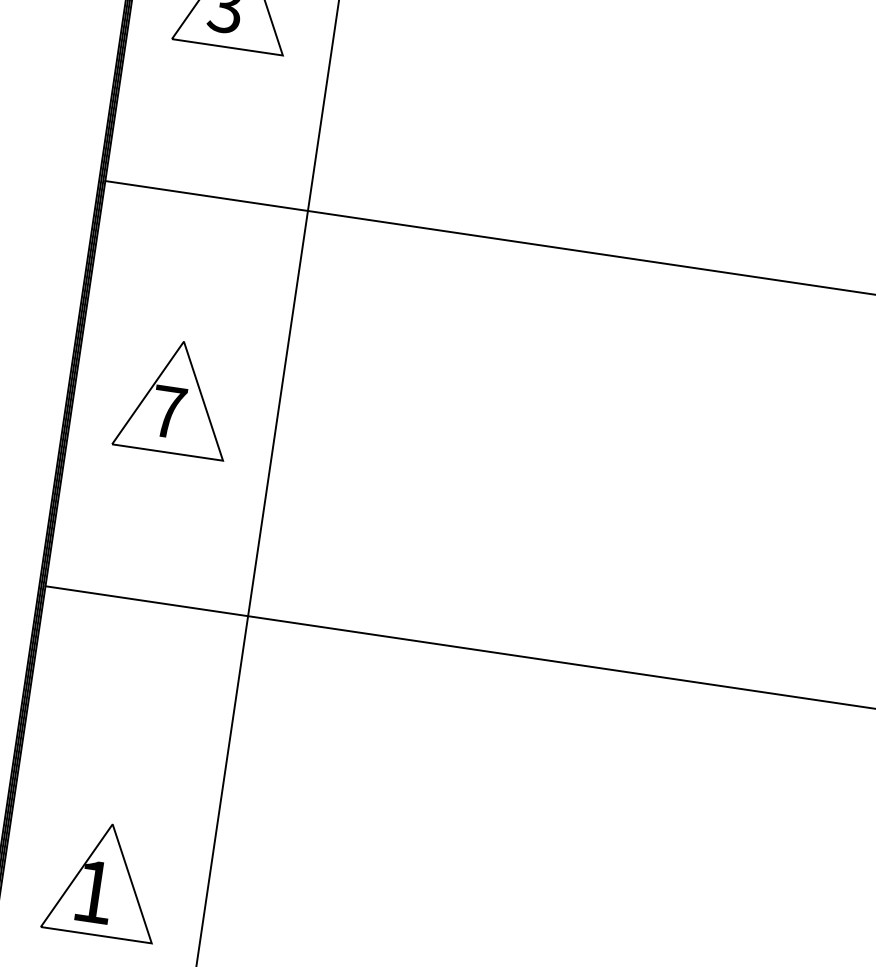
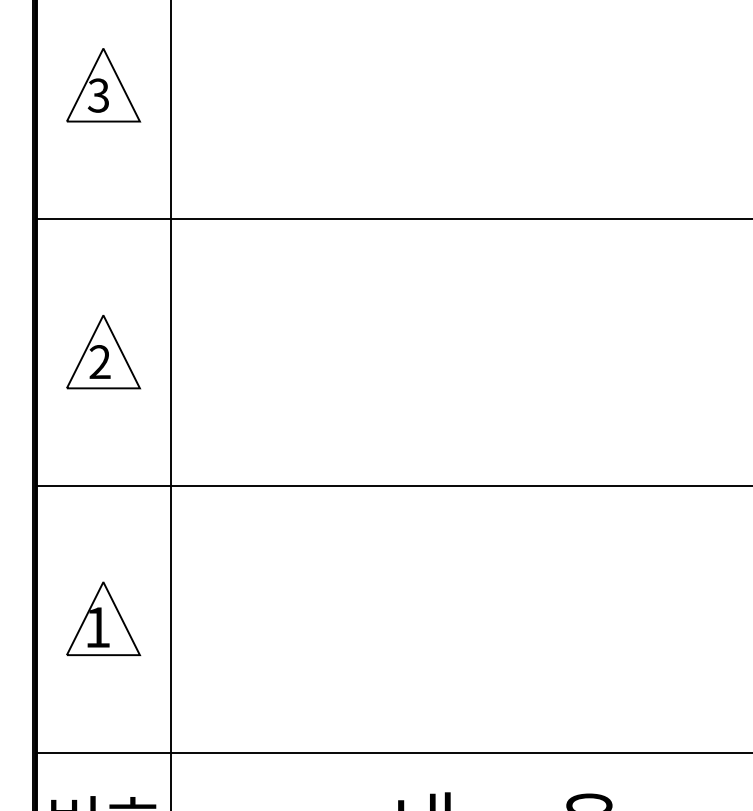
text: (167, 410) -> (99, 361), 7 -> 2
part: (104, 879) -> (103, 618), moved

